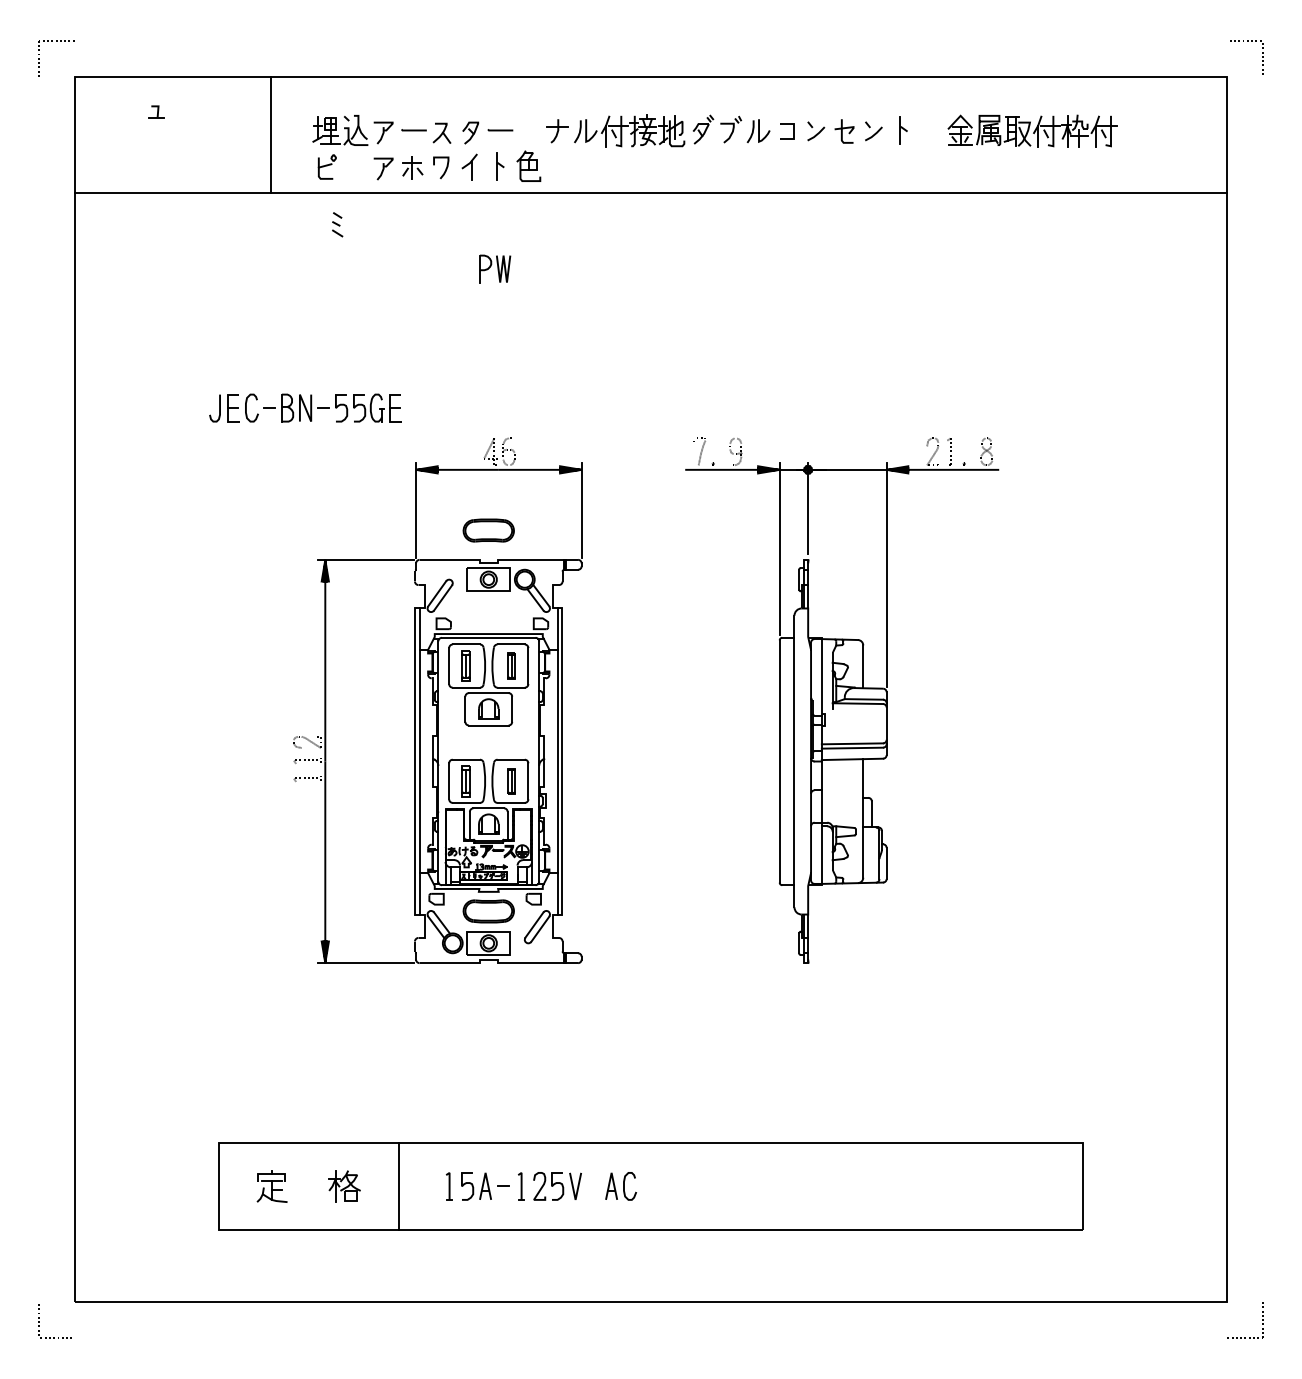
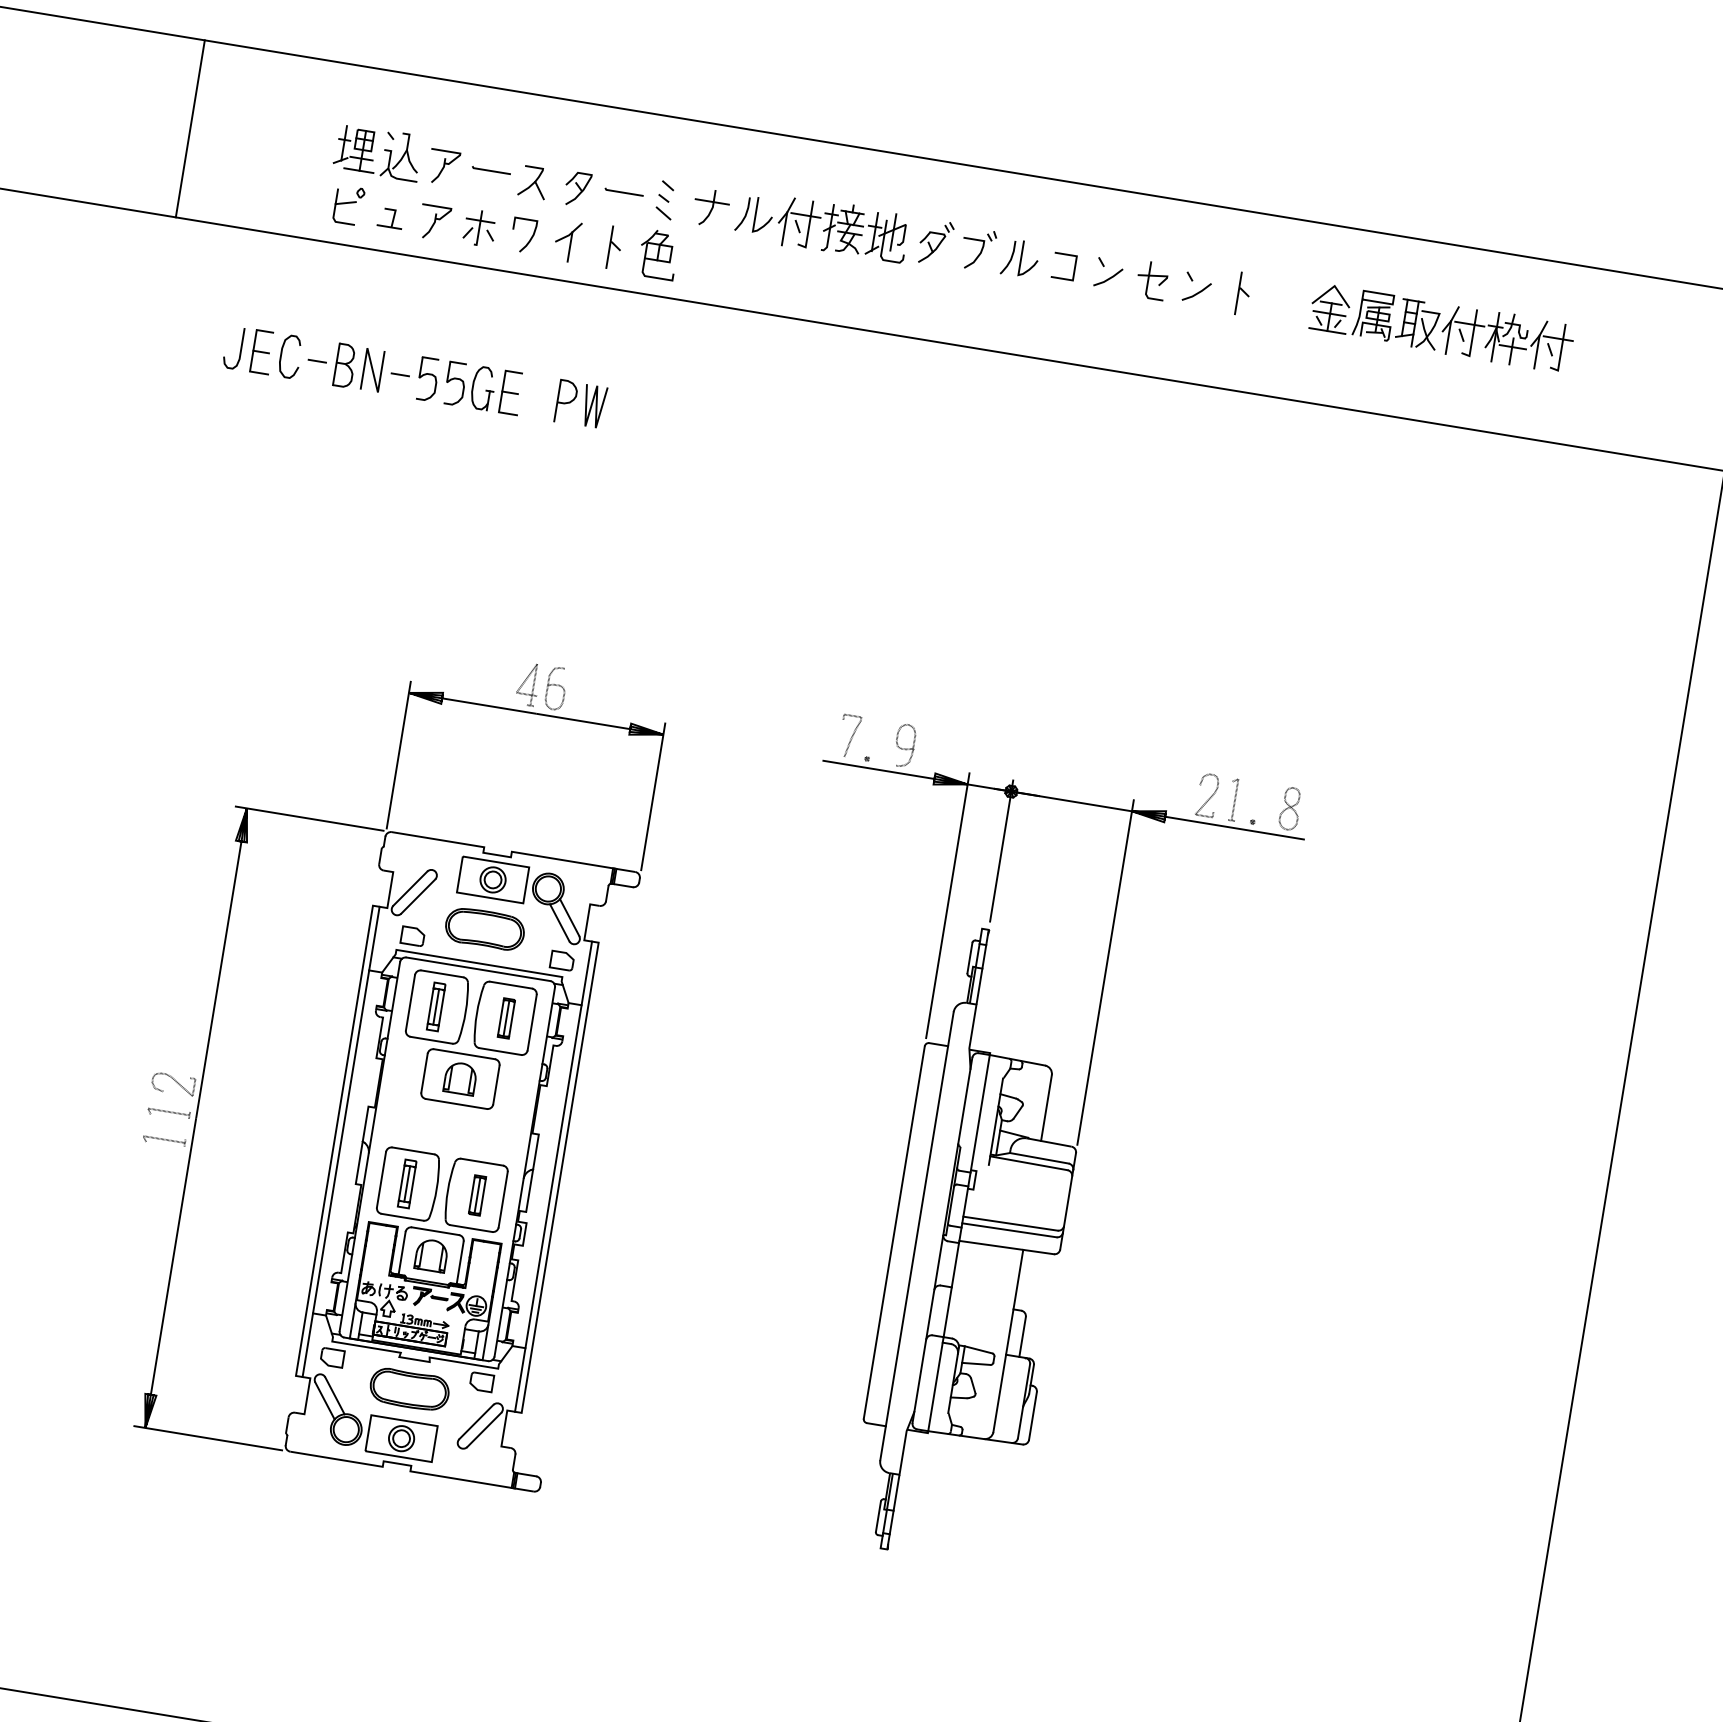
part: (156, 111) -> (391, 217), moved
line: (270, 134) -> (189, 128), moved
part: (337, 224) -> (665, 199), moved
part: (305, 407) -> (372, 369), moved
part: (488, 530) -> (484, 928), moved

